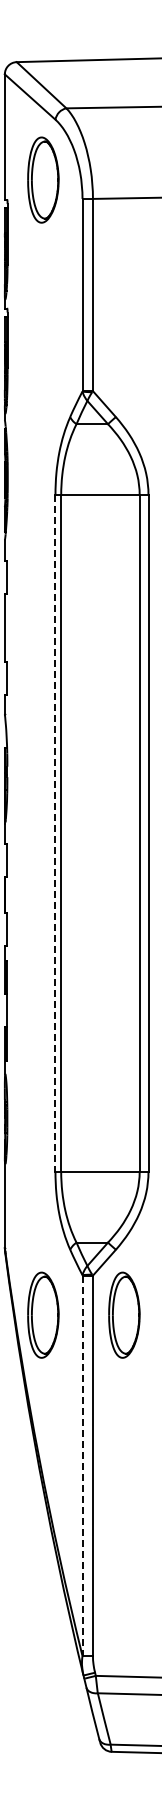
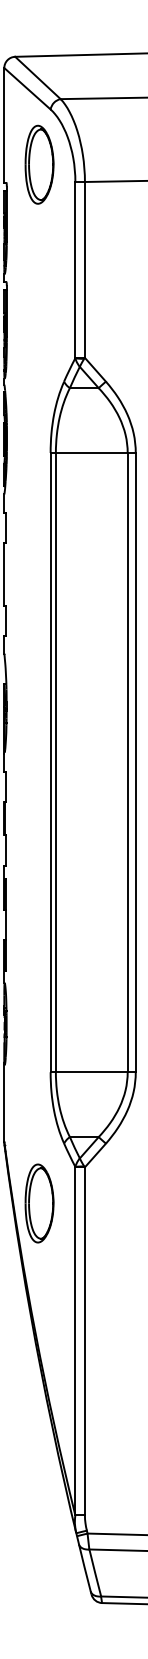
line: (55, 833) -> (50, 762), dashed -> solid
part: (124, 1314) -> (113, 1202), removed
line: (82, 1466) -> (75, 1341), dashed -> solid

